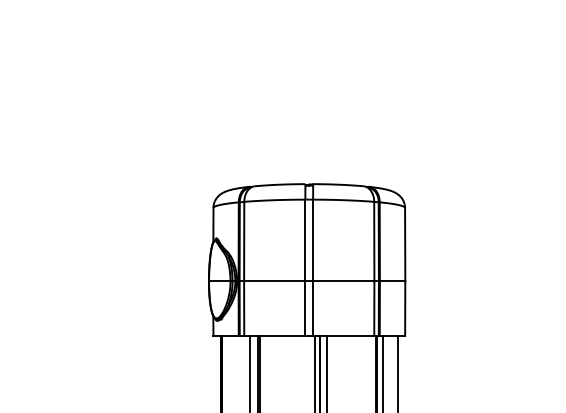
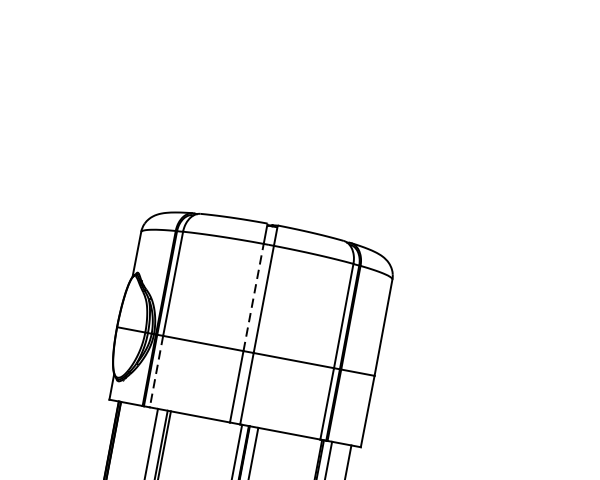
line: (305, 240) -> (253, 297), solid -> dashed
line: (244, 309) -> (156, 372), solid -> dashed

